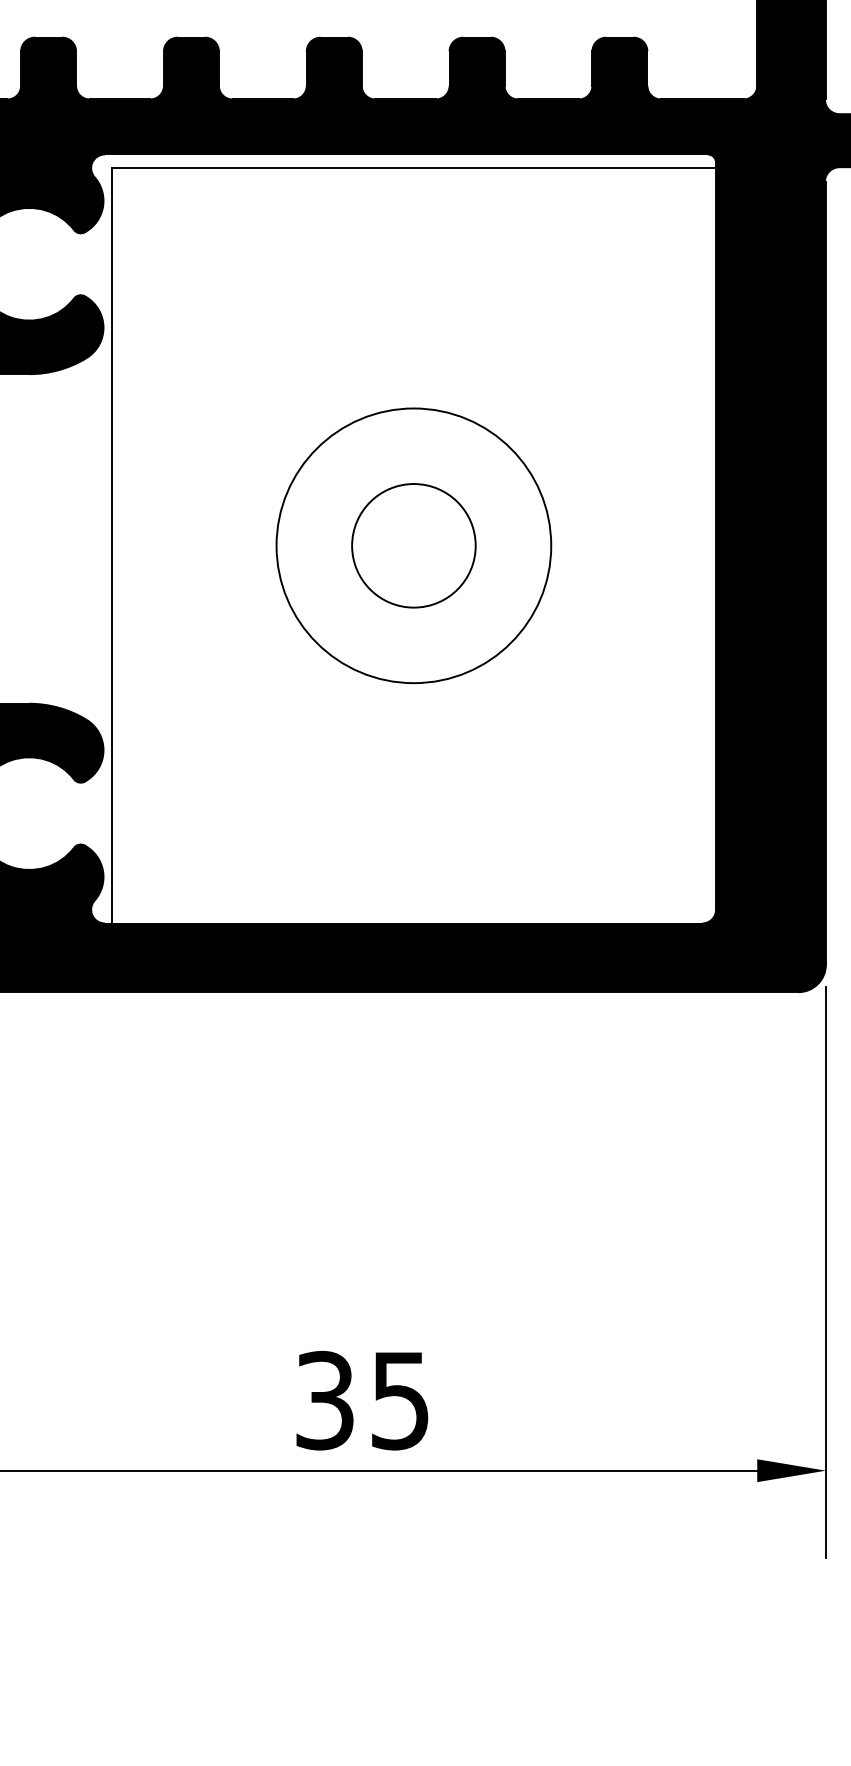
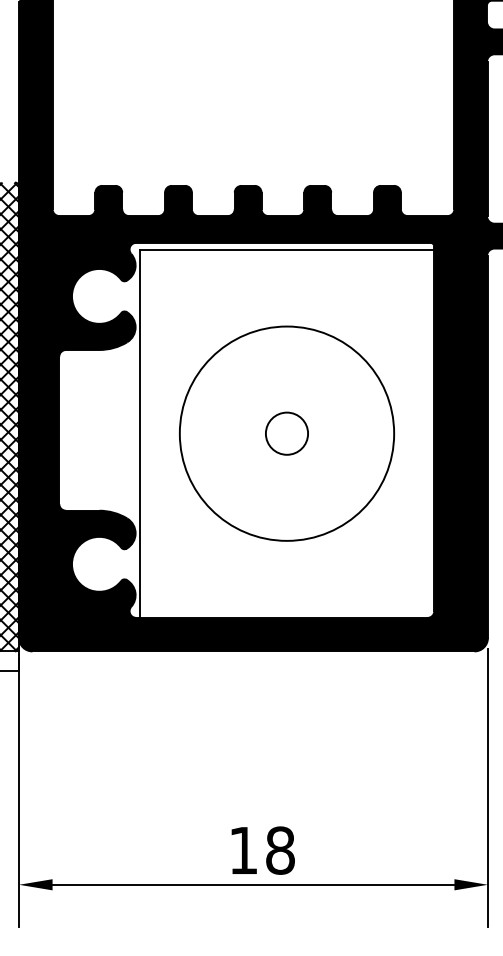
circle: (412, 545) -> (286, 433), size x0.7
circle: (412, 545) -> (286, 433), size x1.6
text: (361, 1400) -> (261, 850), 35 -> 18

